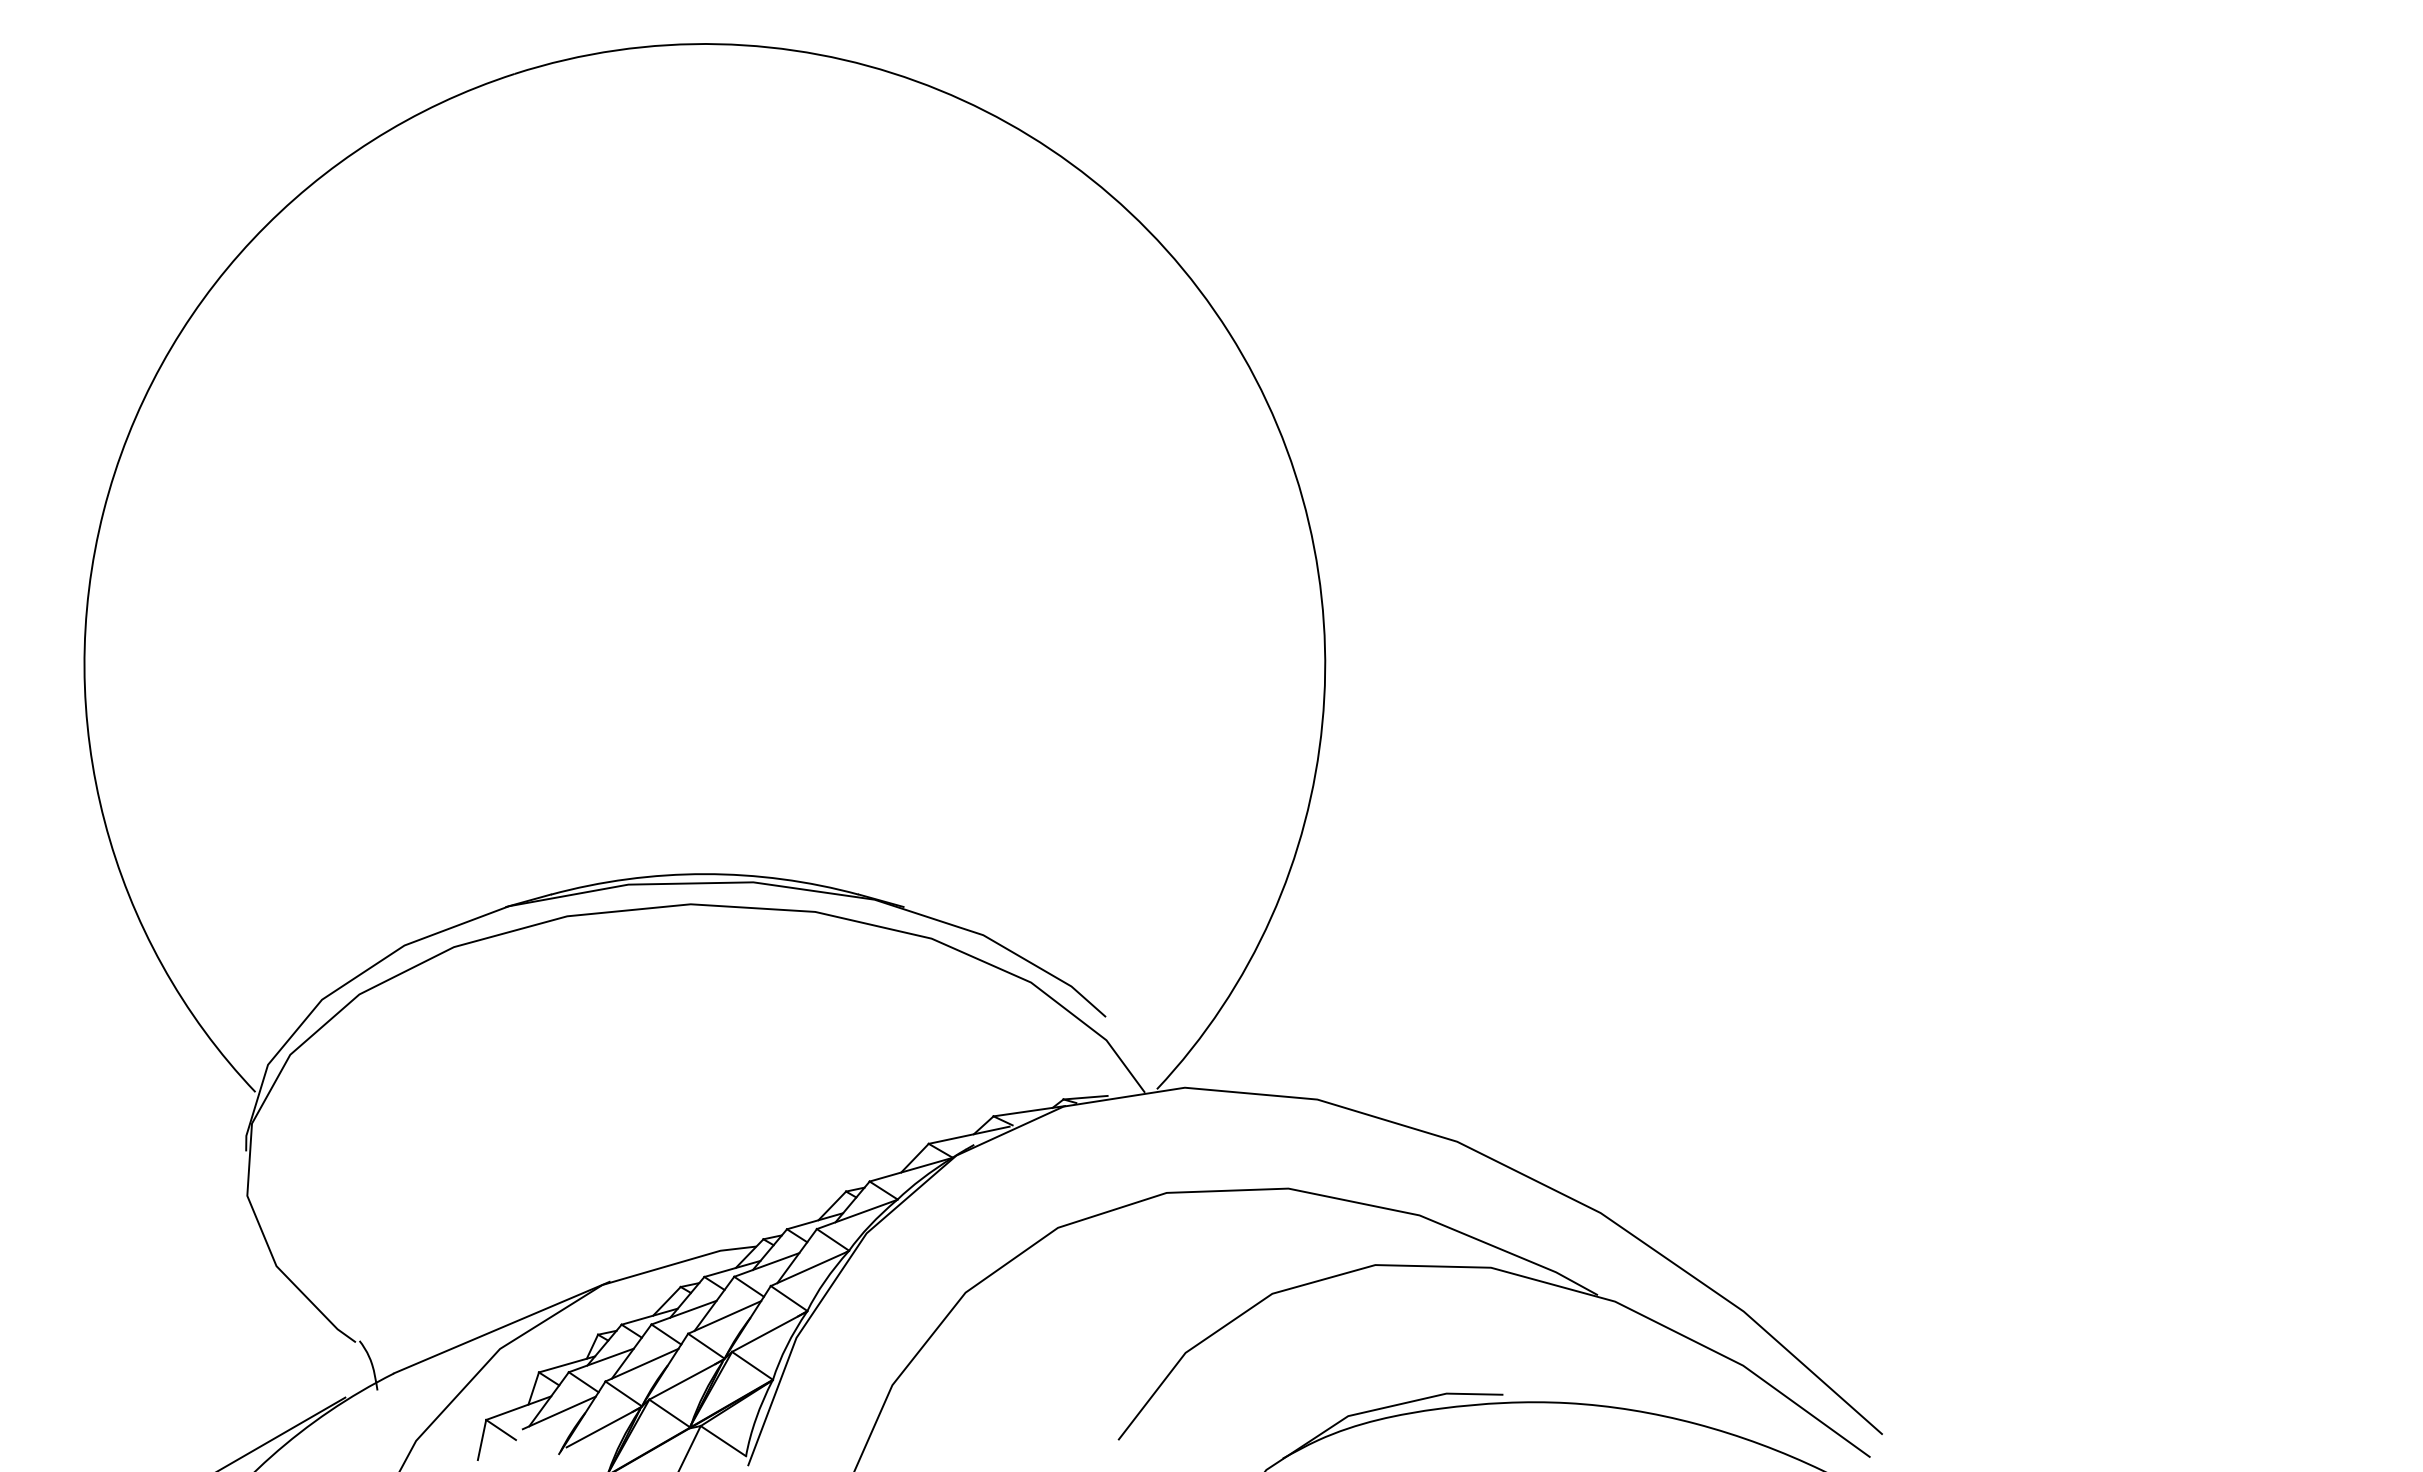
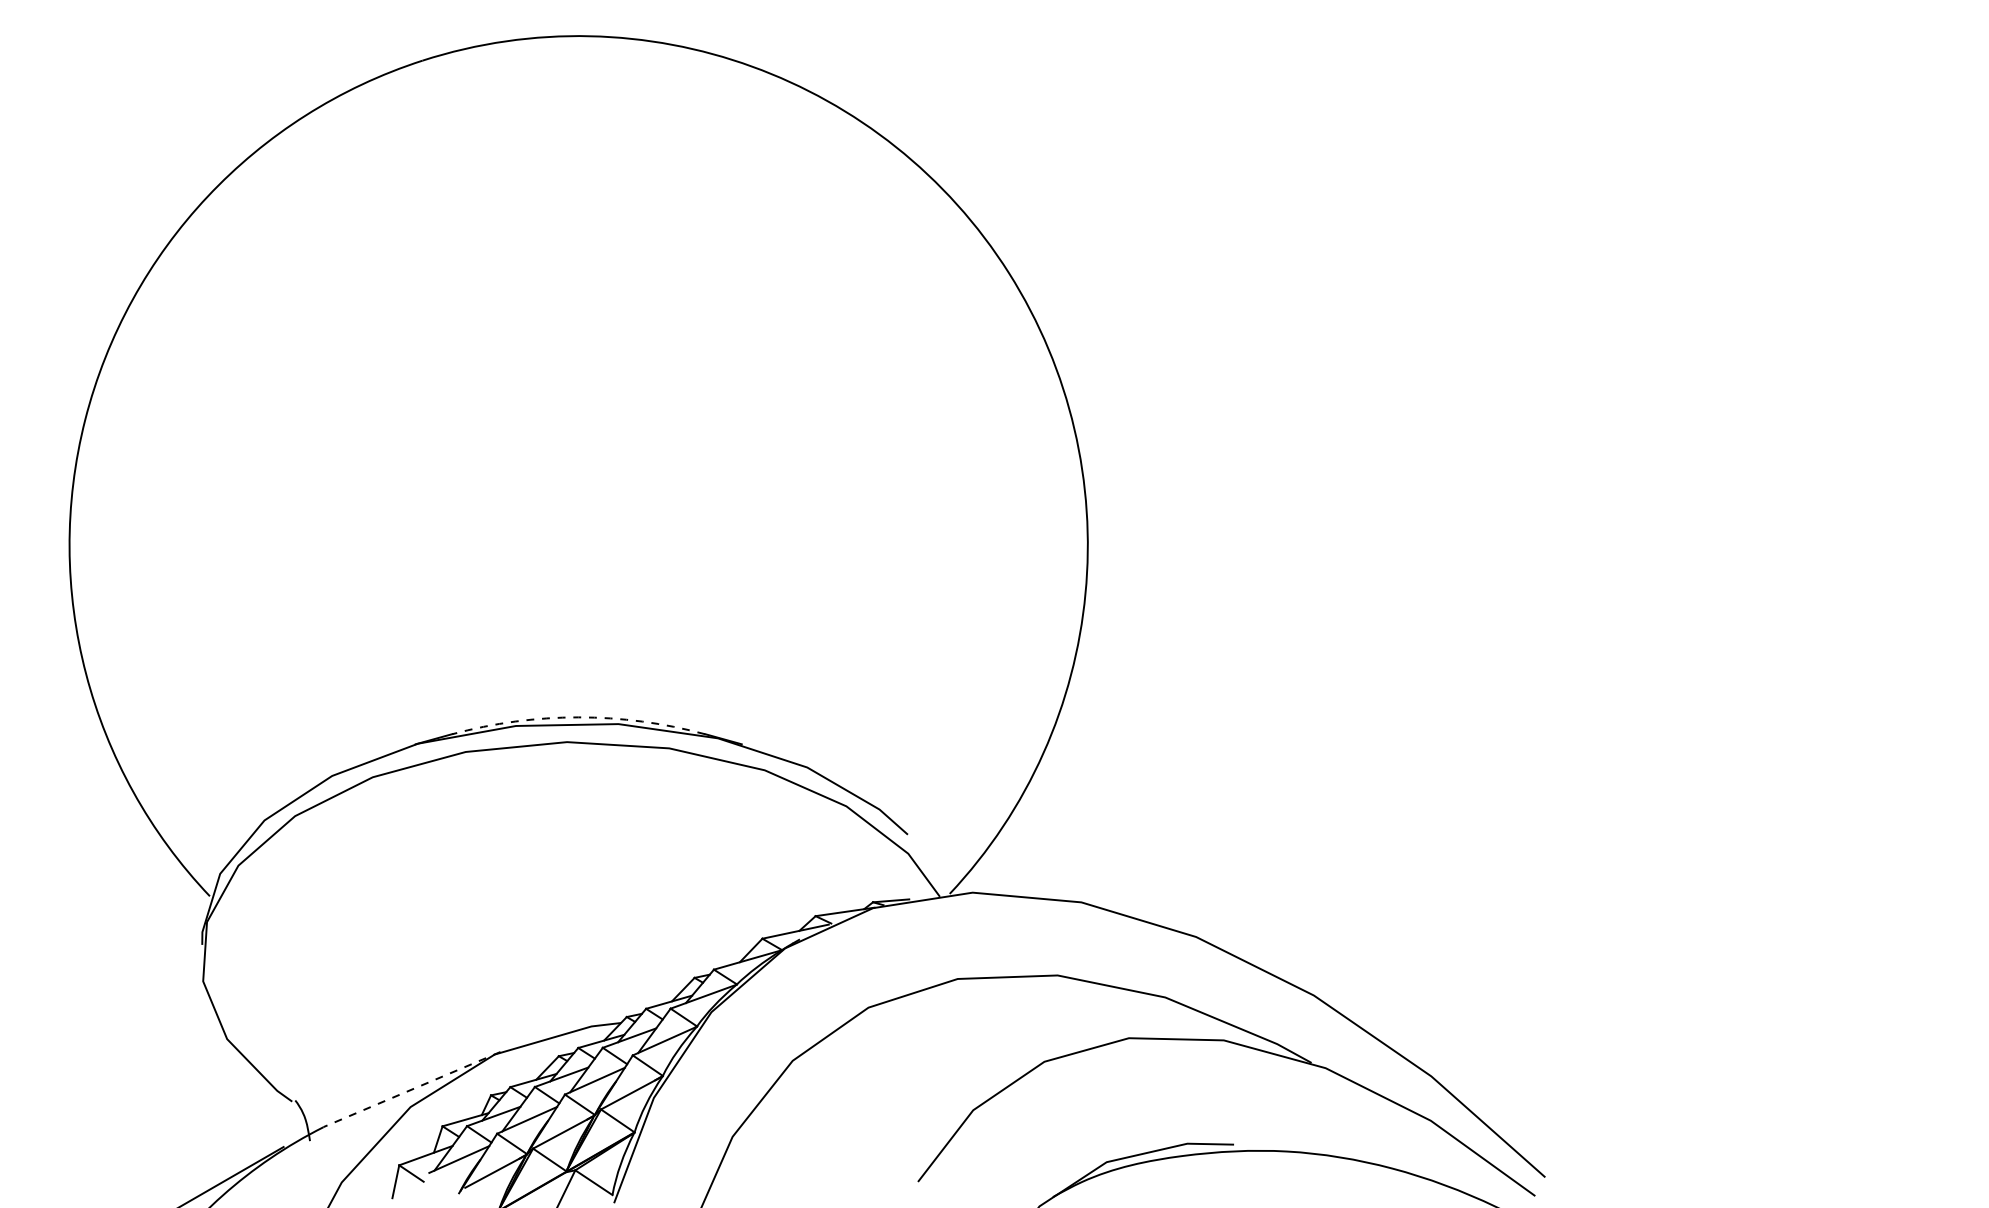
arc: (704, 874) -> (578, 717), solid -> dashed
line: (501, 1327) -> (411, 1089), solid -> dashed

